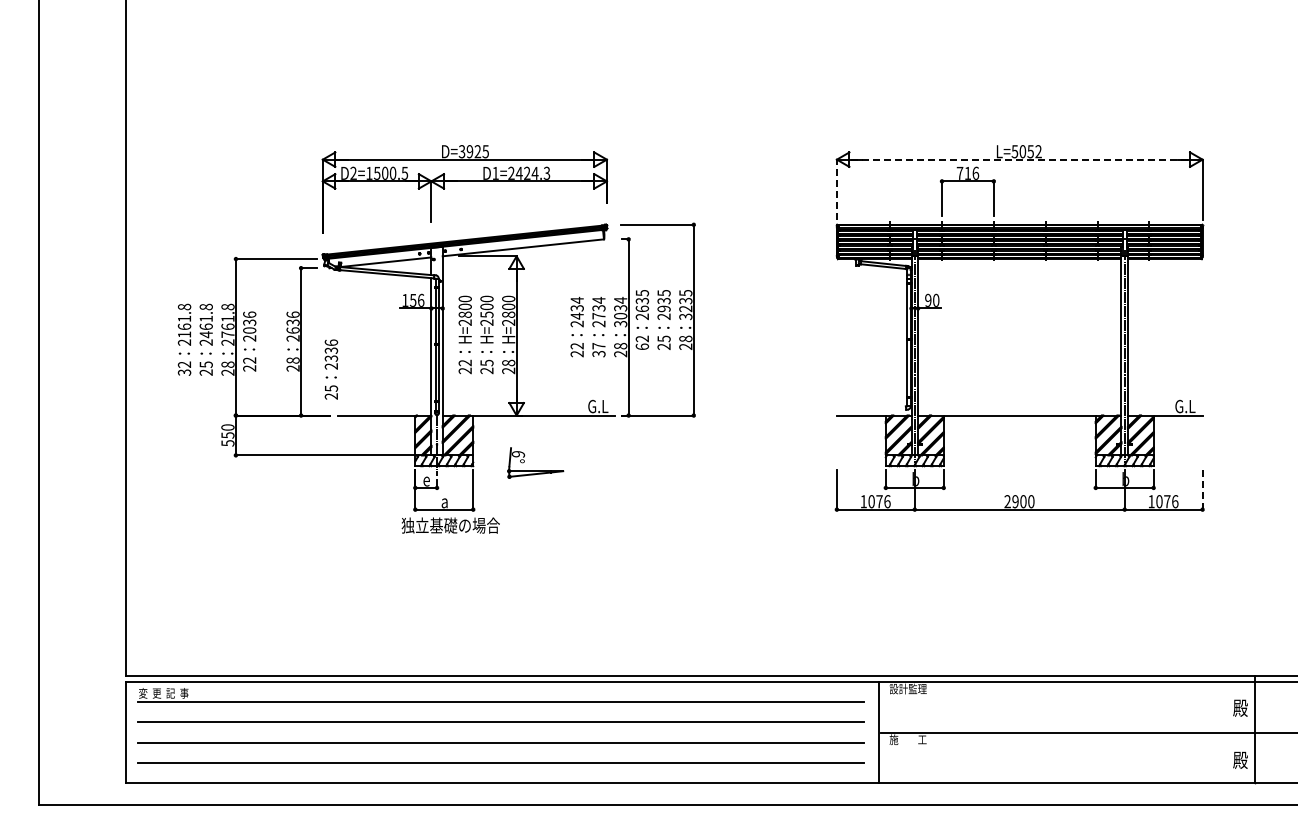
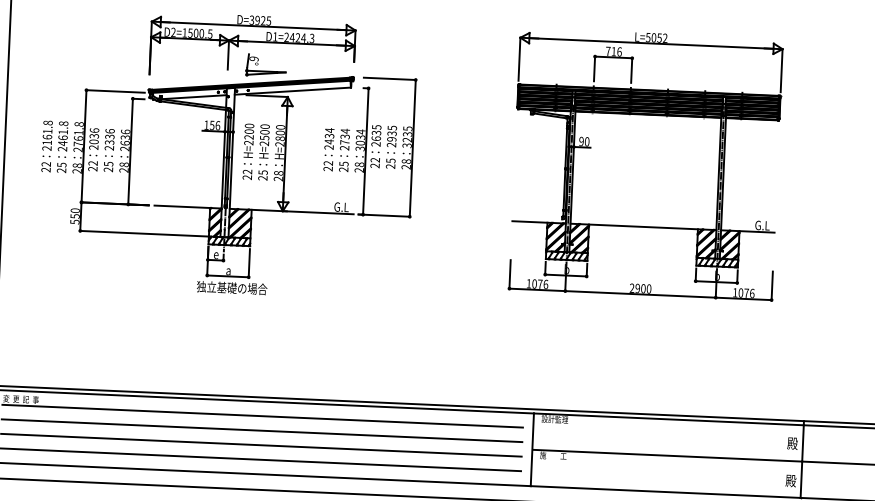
line: (1020, 159) -> (652, 43), dashed -> solid
line: (836, 189) -> (519, 59), dashed -> solid
text: (464, 314) -> (248, 137), H=2800 -> H=2200
text: (642, 346) -> (375, 165), 62 -> 22
text: (598, 350) -> (343, 167), 37 -> 25
text: (331, 369) -> (109, 150), moved
text: (185, 372) -> (46, 169), 32 -> 22
part: (535, 470) -> (265, 71), moved
line: (1202, 489) -> (772, 285), dashed -> solid

